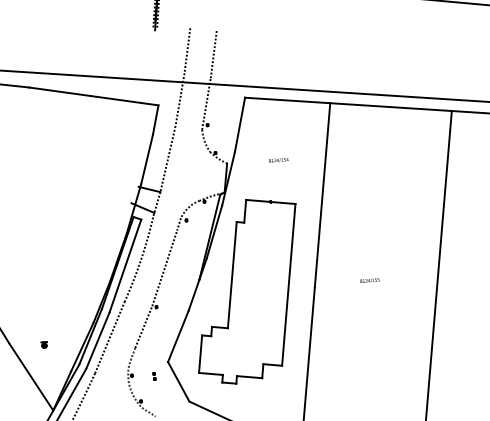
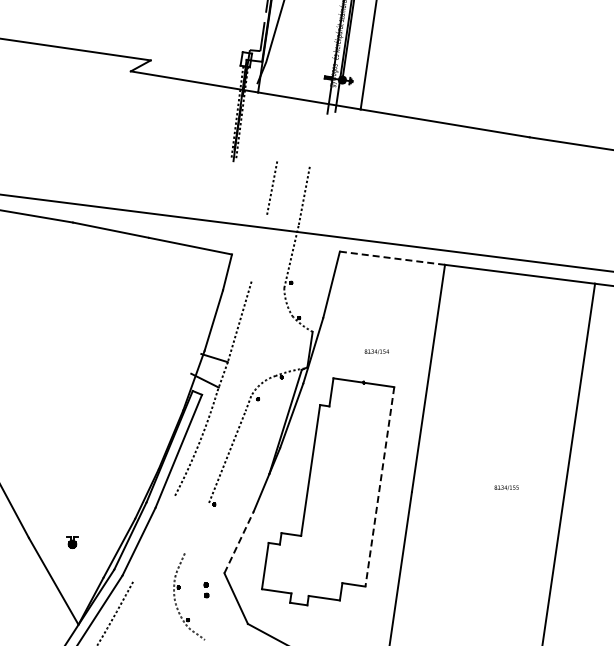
line: (179, 99) -> (258, 248), removed
line: (287, 100) -> (392, 258), solid -> dashed
text: (278, 160) -> (376, 351), moved
text: (369, 280) -> (506, 487), moved
line: (288, 284) -> (379, 486), solid -> dashed
line: (143, 326) -> (196, 527), removed
line: (178, 335) -> (239, 541), solid -> dashed
line: (110, 337) -> (154, 538), removed
part: (44, 344) -> (72, 542), size x1.6
part: (154, 375) -> (206, 589), size x1.6

